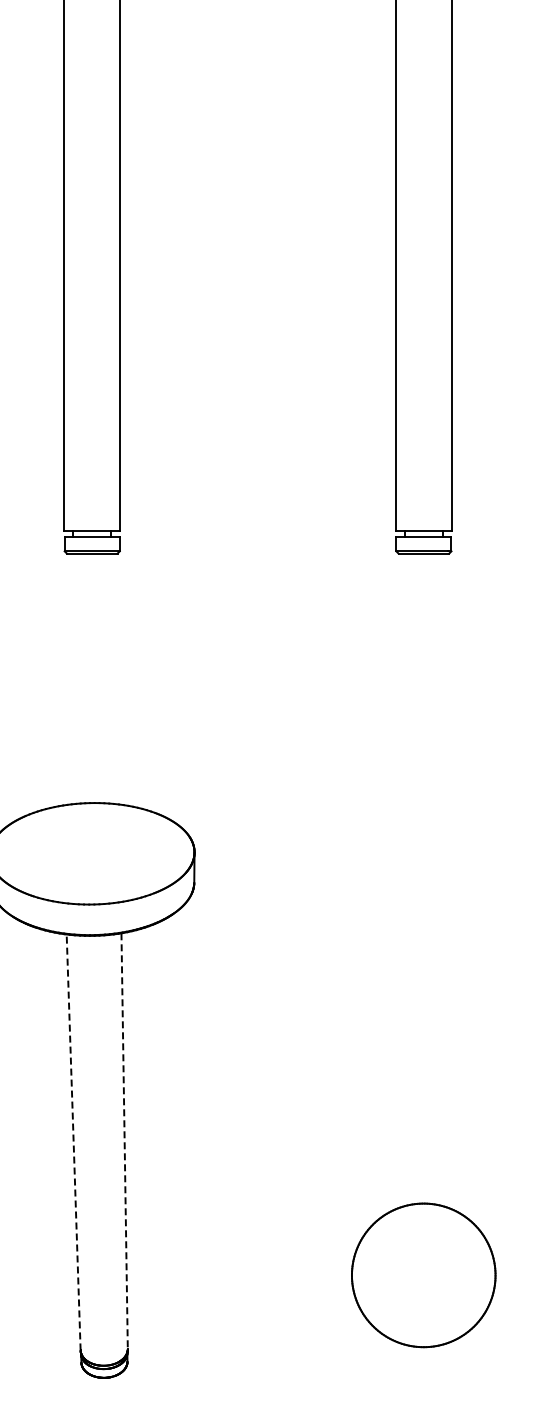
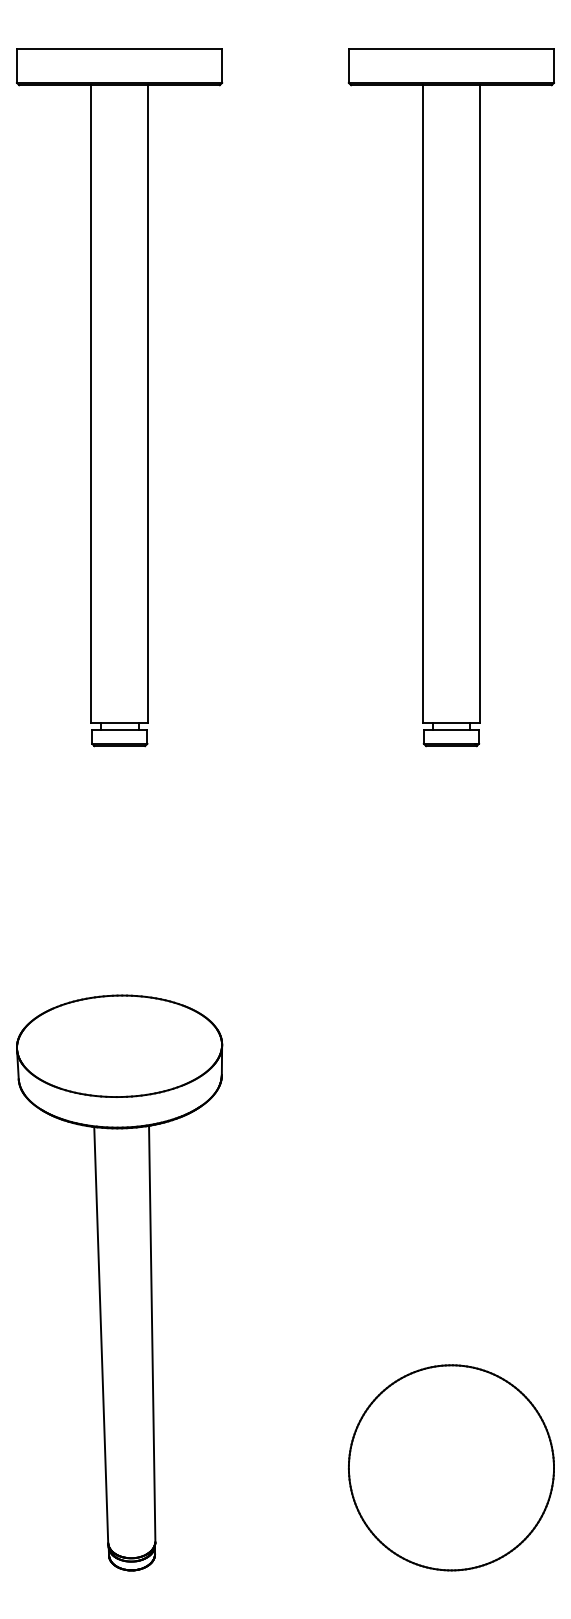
line: (124, 1140) -> (152, 1333), dashed -> solid
line: (73, 1141) -> (101, 1334), dashed -> solid
part: (422, 1274) -> (450, 1467), size x1.43

